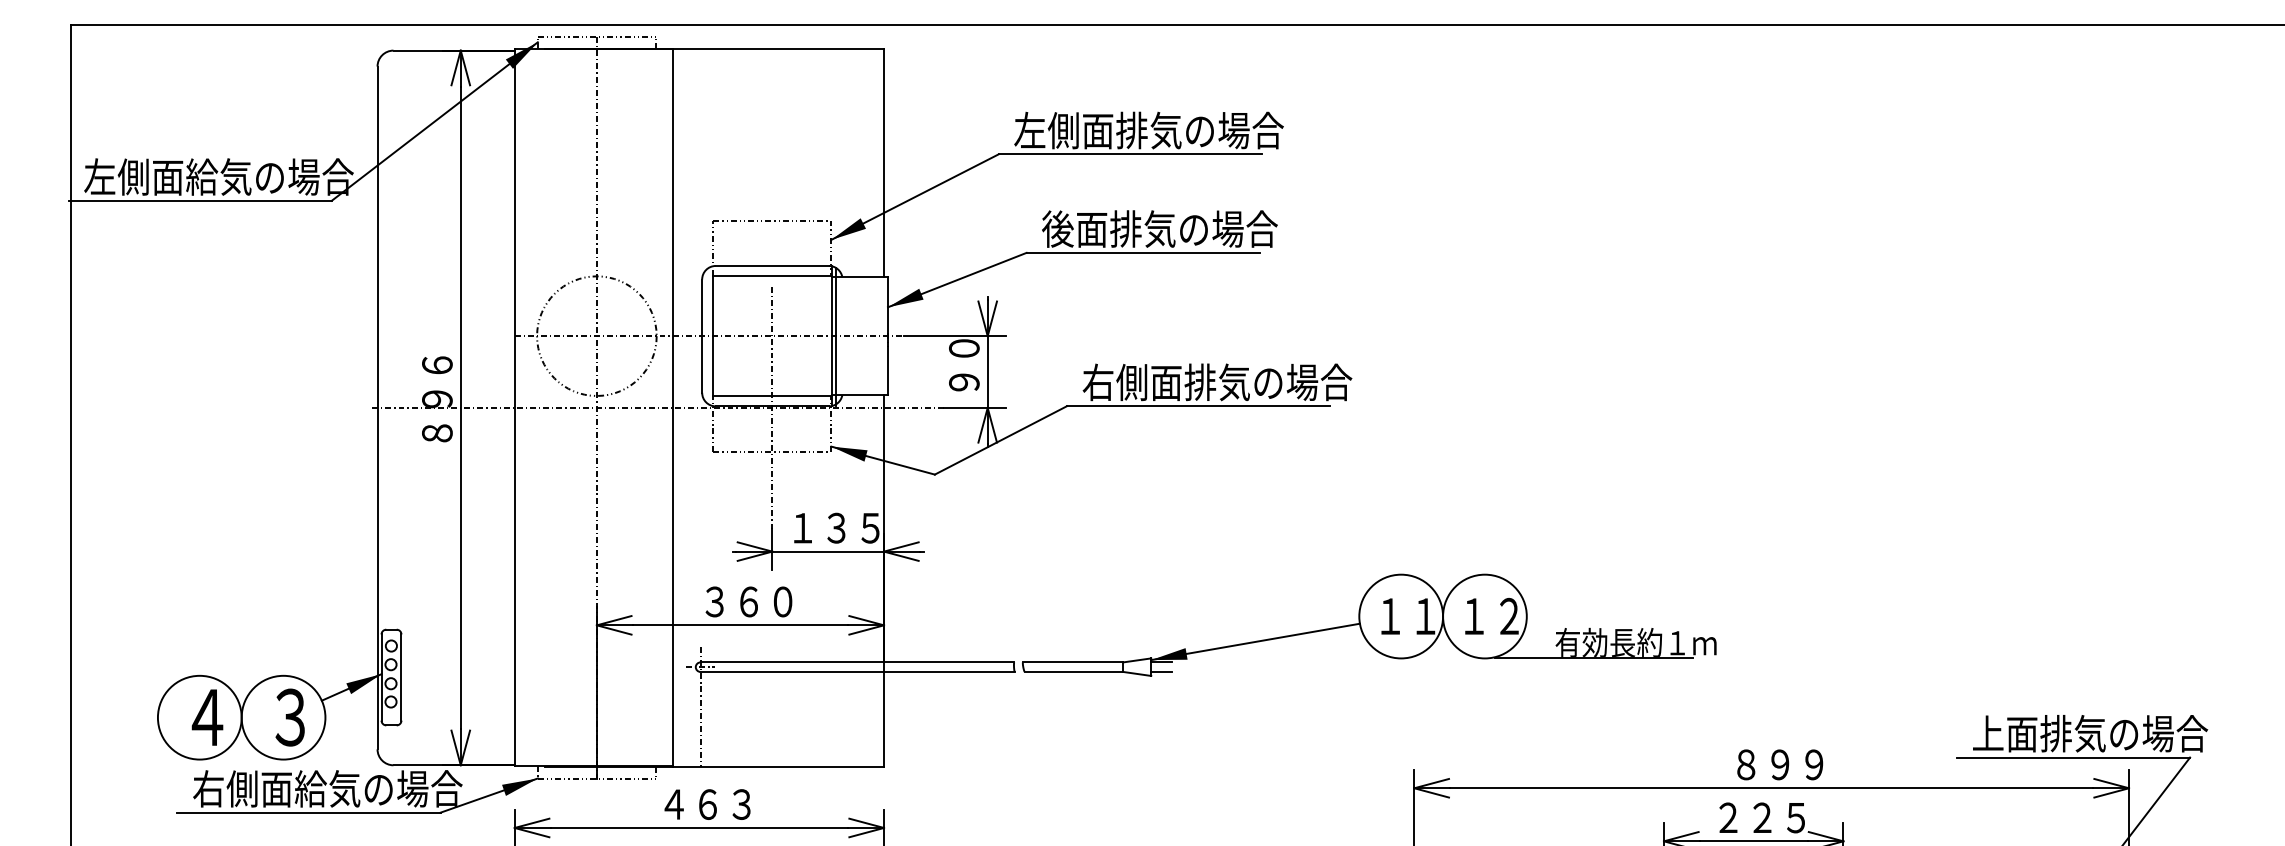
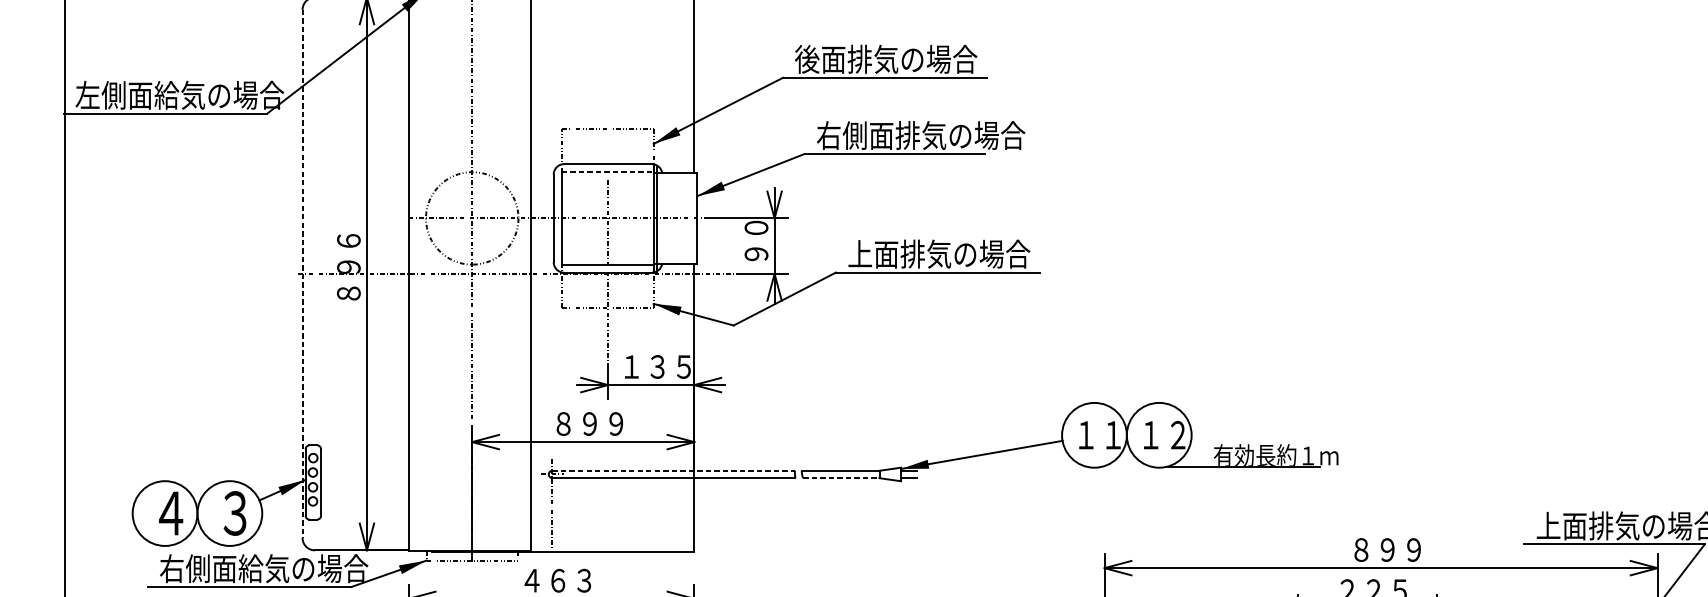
text: (1148, 130) -> (898, 59), 左側面排気の場合 -> 後面排気の場合
text: (1176, 228) -> (920, 135), 後面排気の場合 -> 右側面排気の場合
line: (772, 276) -> (608, 172), solid -> dashed
text: (1217, 382) -> (952, 254), 右側面排気の場合 -> 上面排気の場合
line: (377, 408) -> (302, 274), solid -> dashed
text: (748, 601) -> (589, 423), ３６０ -> ８９９
line: (857, 662) -> (673, 470), solid -> dashed
line: (1074, 671) -> (841, 477), solid -> dashed

